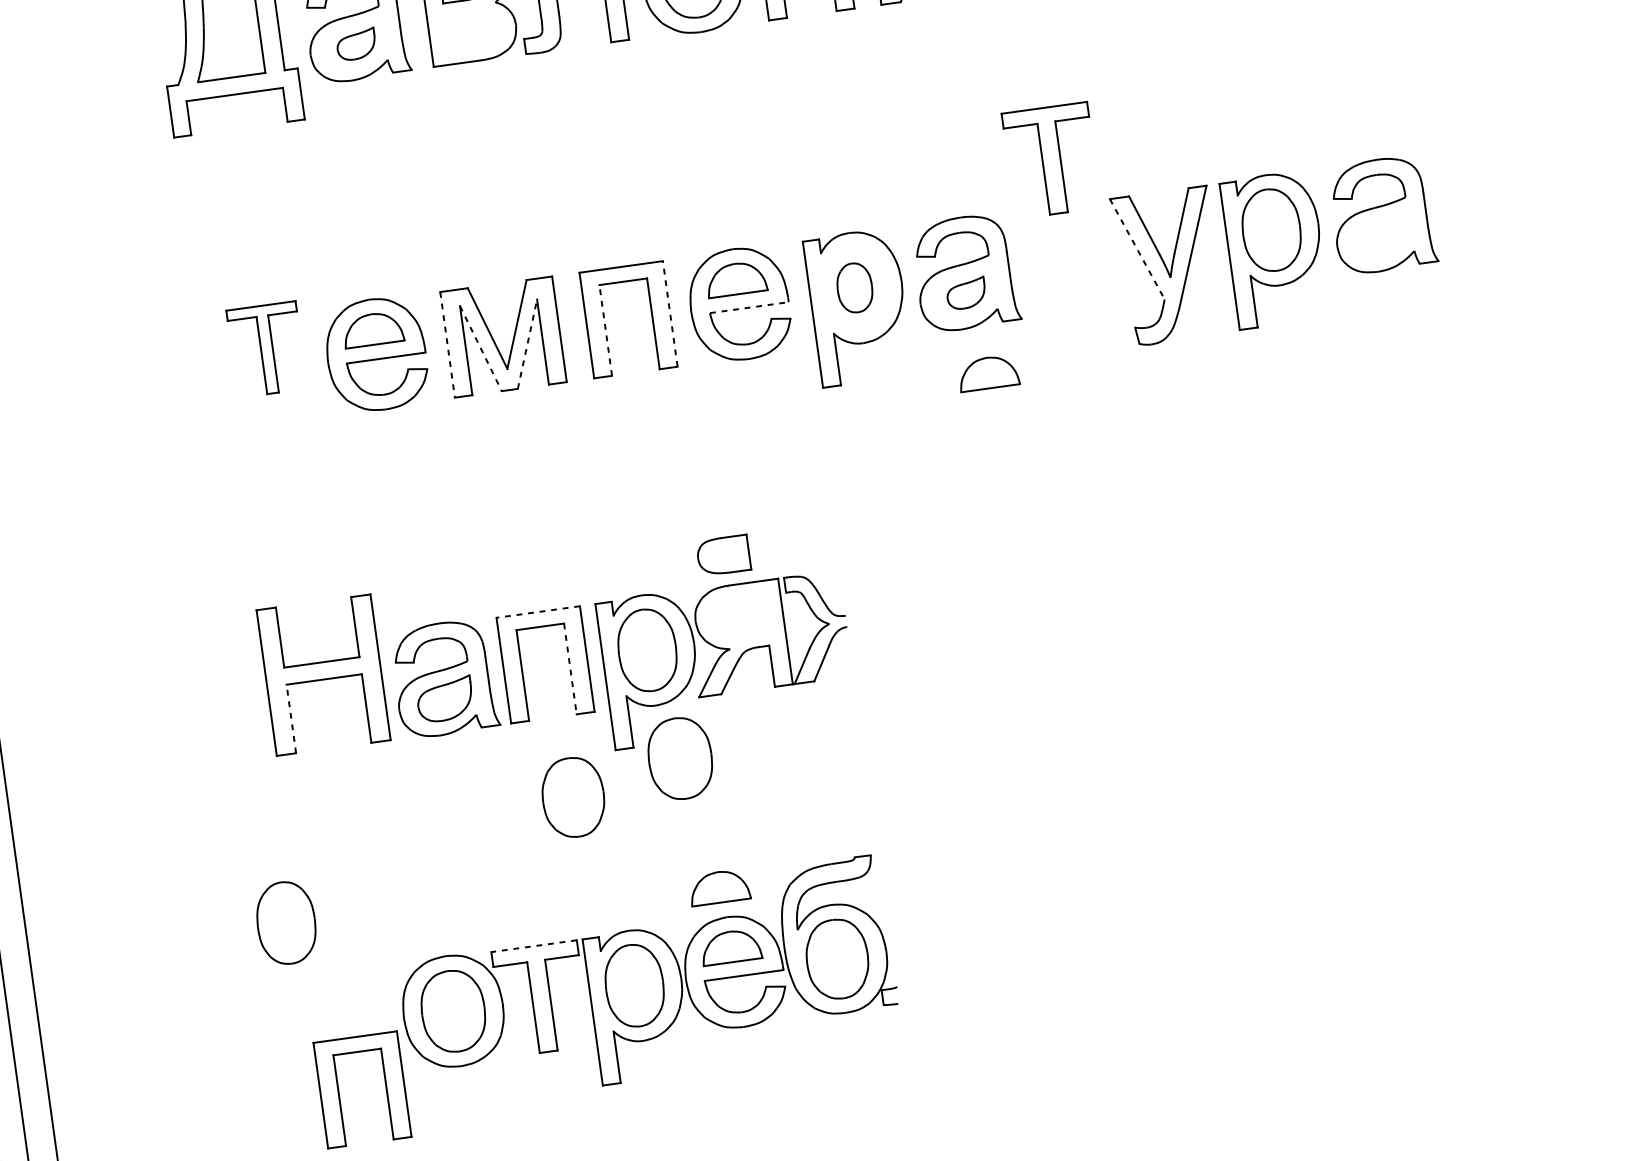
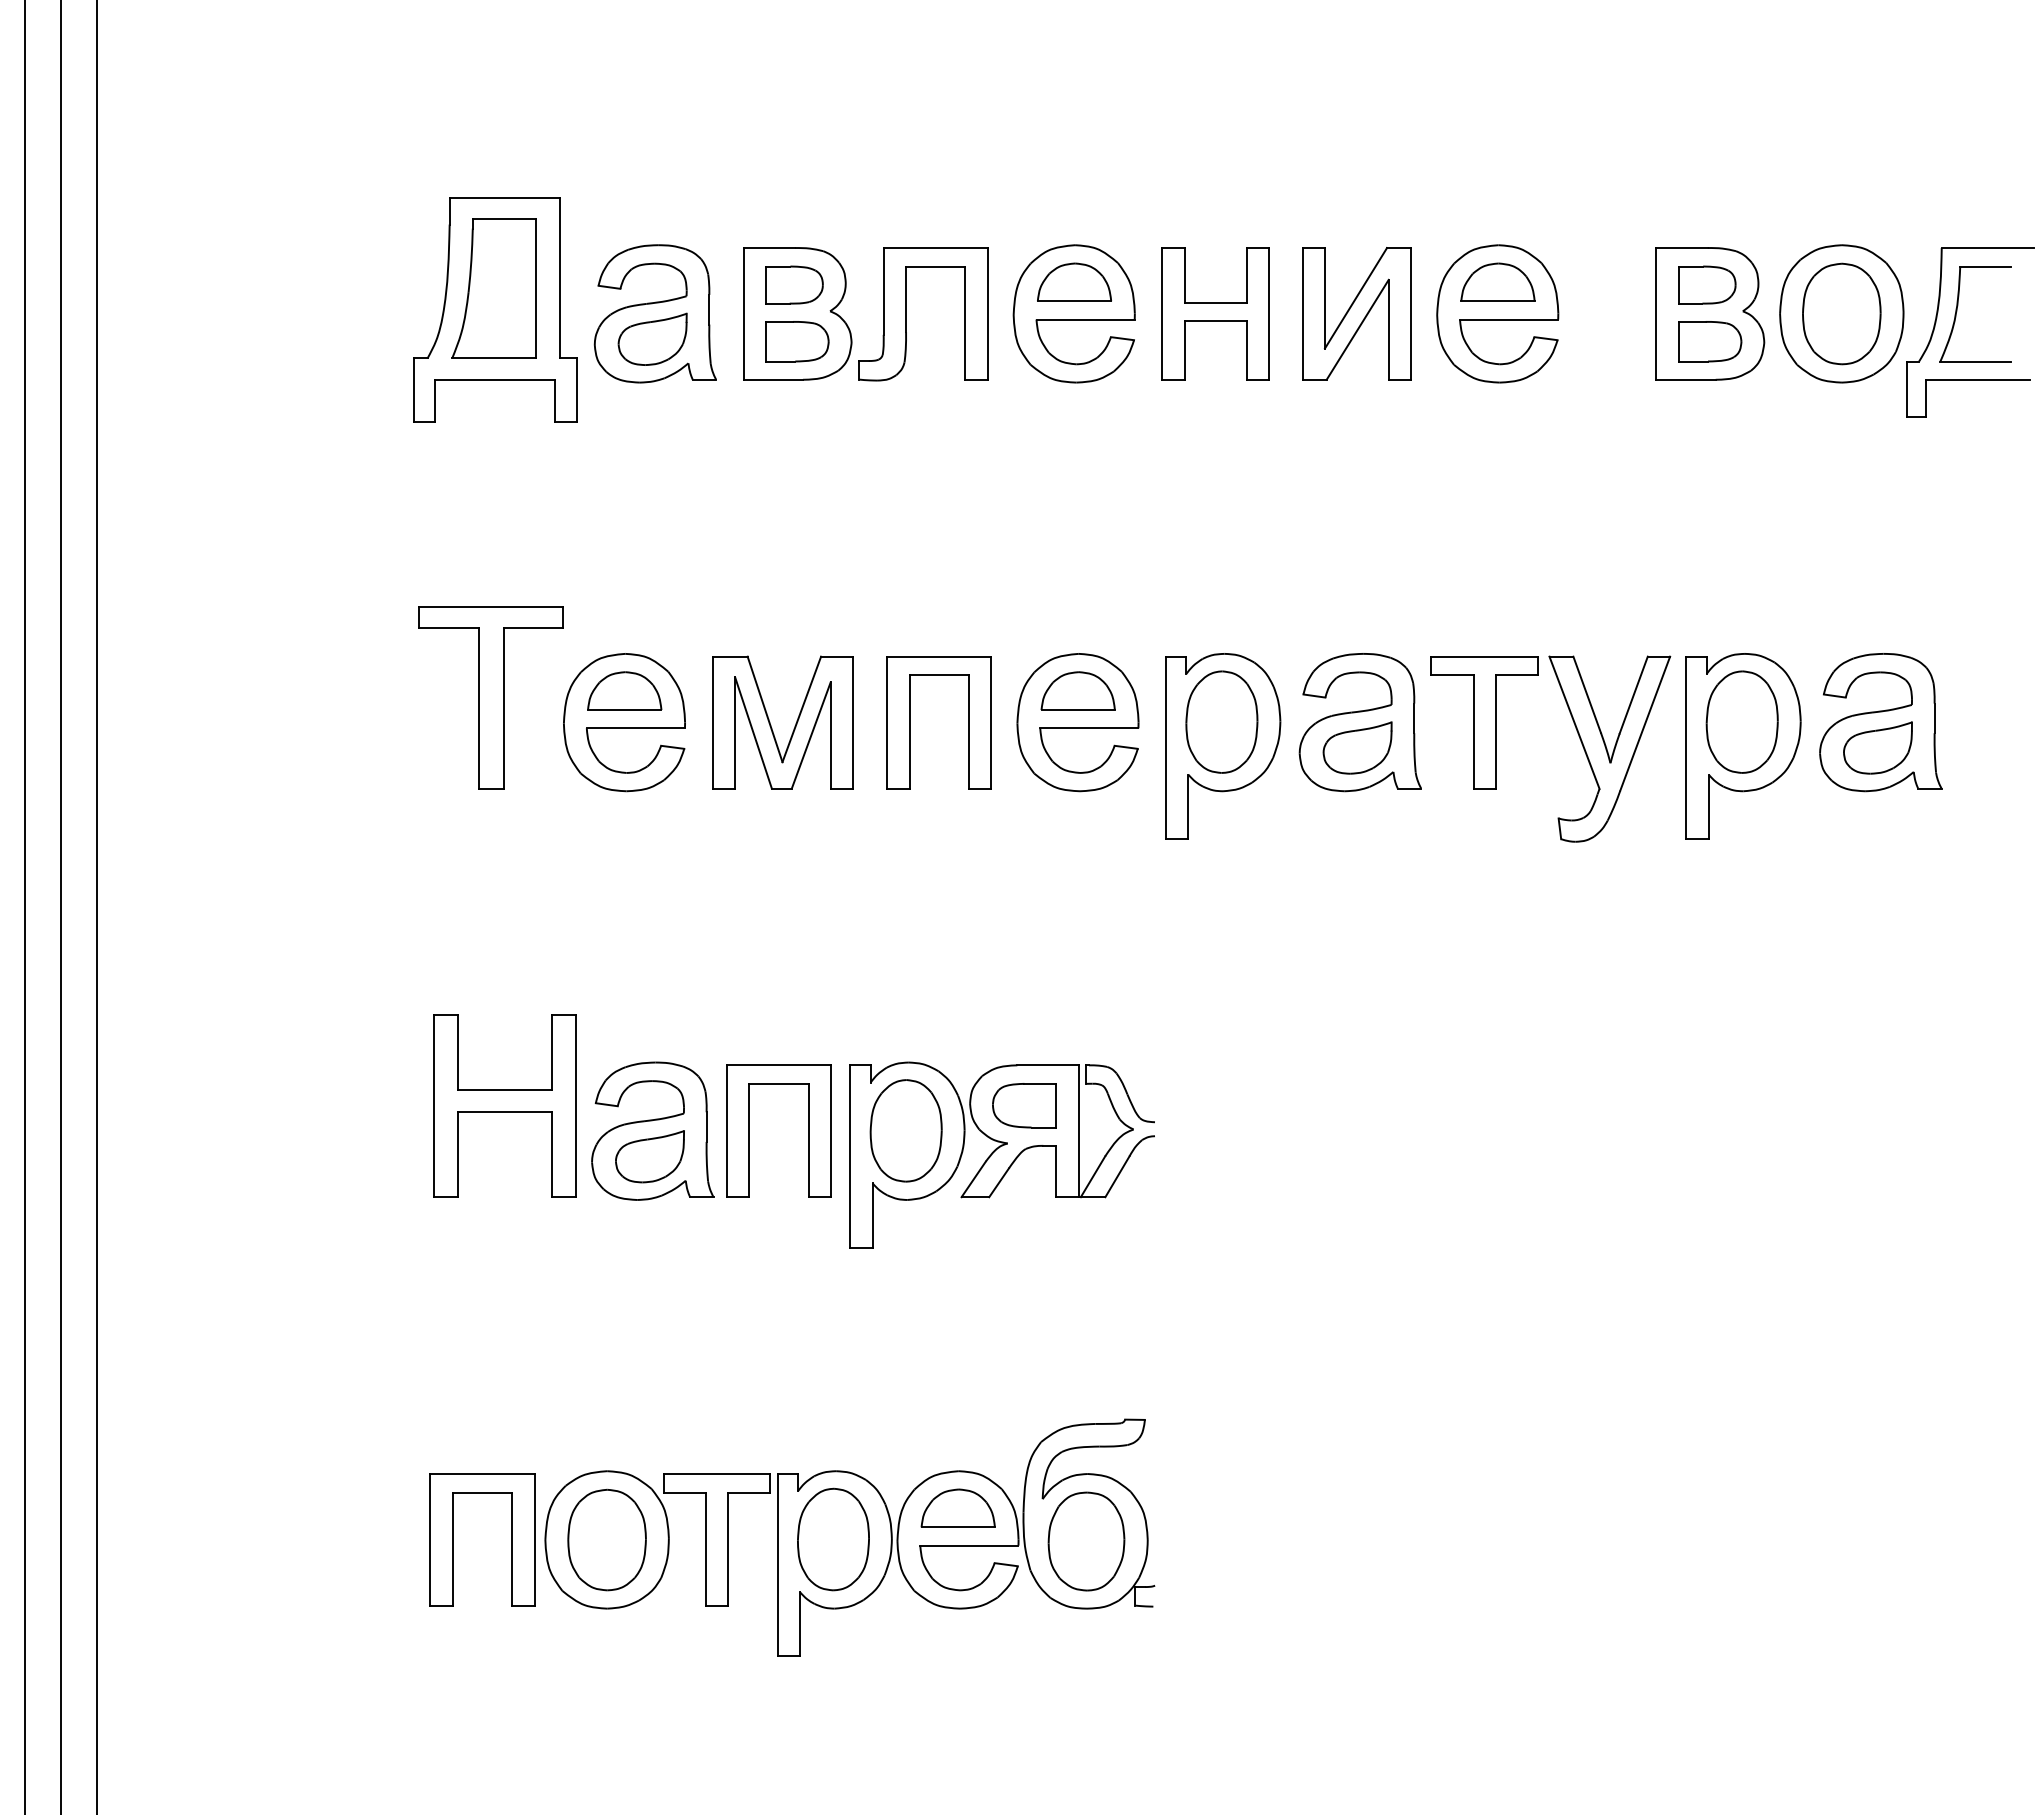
part: (472, 30) -> (797, 341), added
part: (356, 44) -> (652, 338), size x1.43
part: (1051, 160) -> (1484, 722), moved
part: (1382, 235) -> (1877, 747), added
line: (1137, 249) -> (1574, 722), dashed -> solid
part: (854, 287) -> (1221, 721), size x1.67
part: (966, 293) -> (1357, 747), size x1.43
line: (749, 307) -> (1089, 728), dashed -> solid
line: (670, 313) -> (991, 722), dashed -> solid
line: (605, 330) -> (909, 731), dashed -> solid
line: (447, 344) -> (713, 722), dashed -> solid
line: (527, 344) -> (811, 735), dashed -> solid
line: (480, 348) -> (753, 732), dashed -> solid
part: (266, 349) -> (490, 697), size x1.67
part: (987, 372) -> (1370, 848), removed
part: (723, 555) -> (1024, 1105), moved
line: (537, 612) -> (778, 1065), dashed -> solid
line: (570, 668) -> (808, 1140), dashed -> solid
line: (291, 719) -> (458, 1154), dashed -> solid
part: (679, 758) -> (927, 1268), removed
part: (573, 797) -> (790, 1298), removed
part: (718, 886) -> (953, 1432), removed
part: (286, 923) -> (417, 1403), removed
line: (533, 946) -> (716, 1474), dashed -> solid
part: (339, 1092) -> (453, 1539), moved

